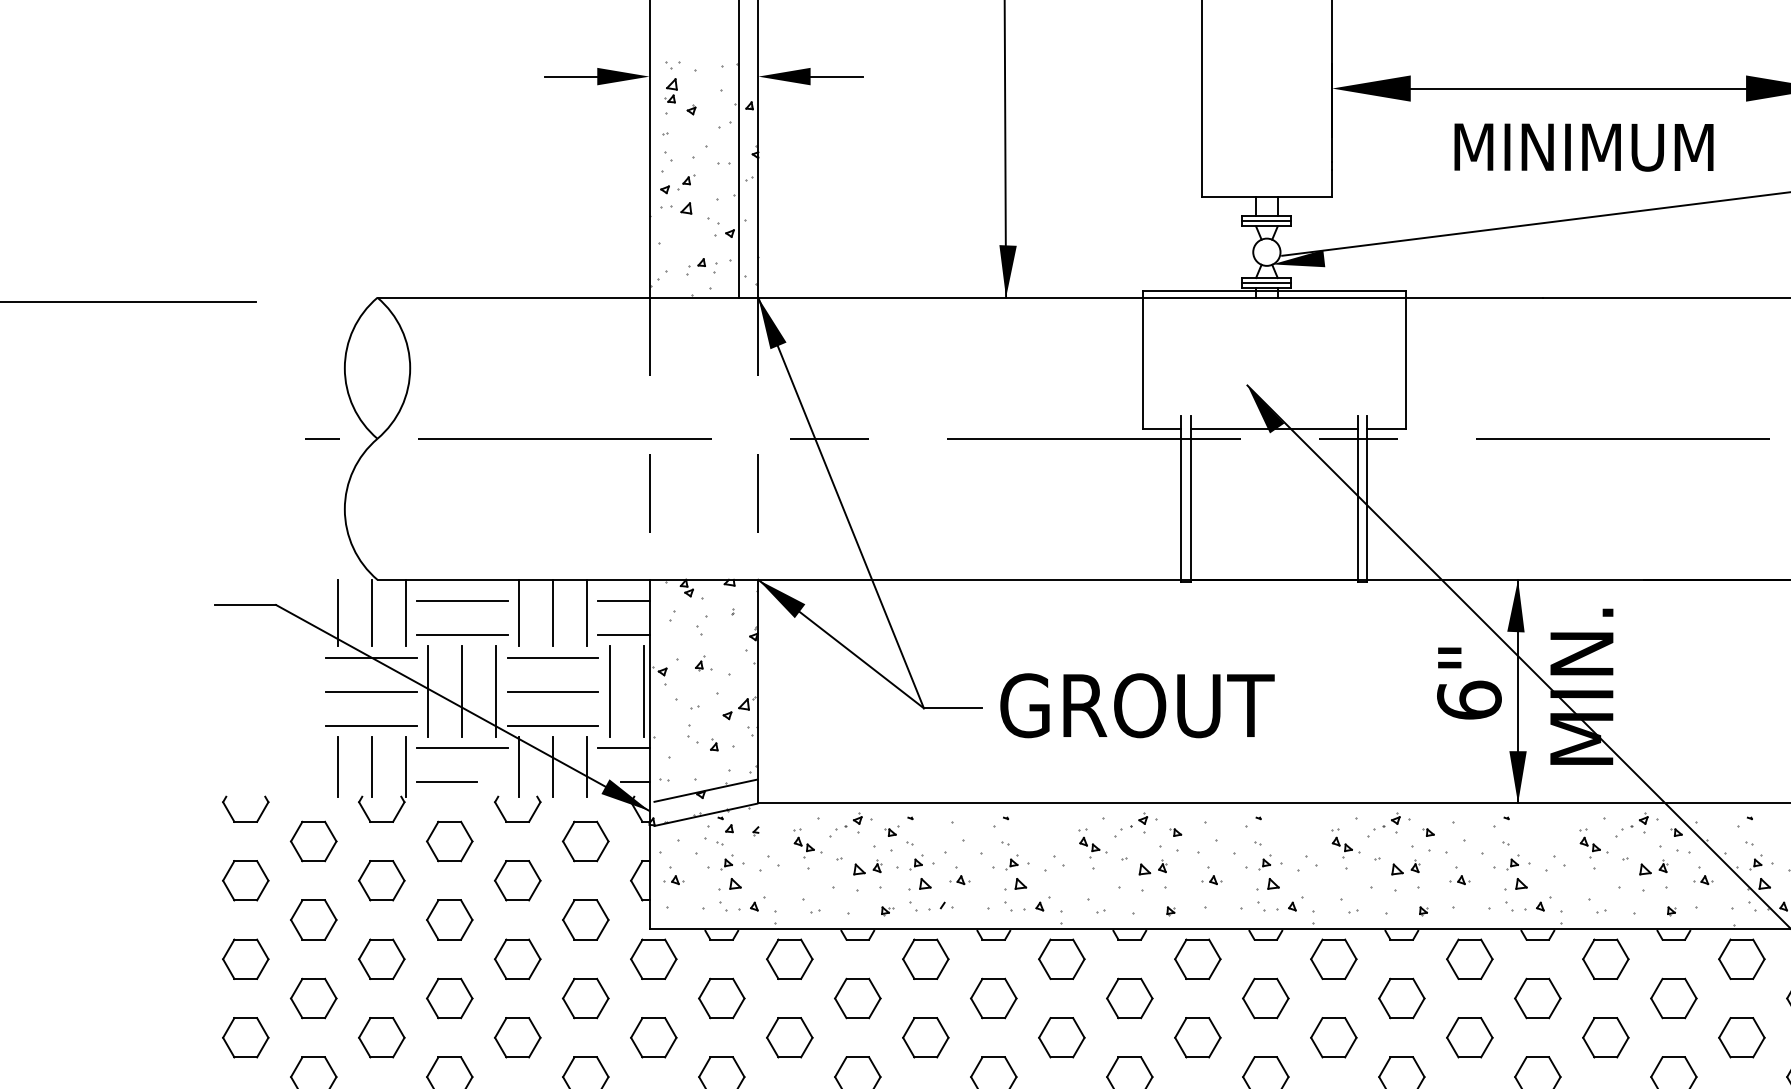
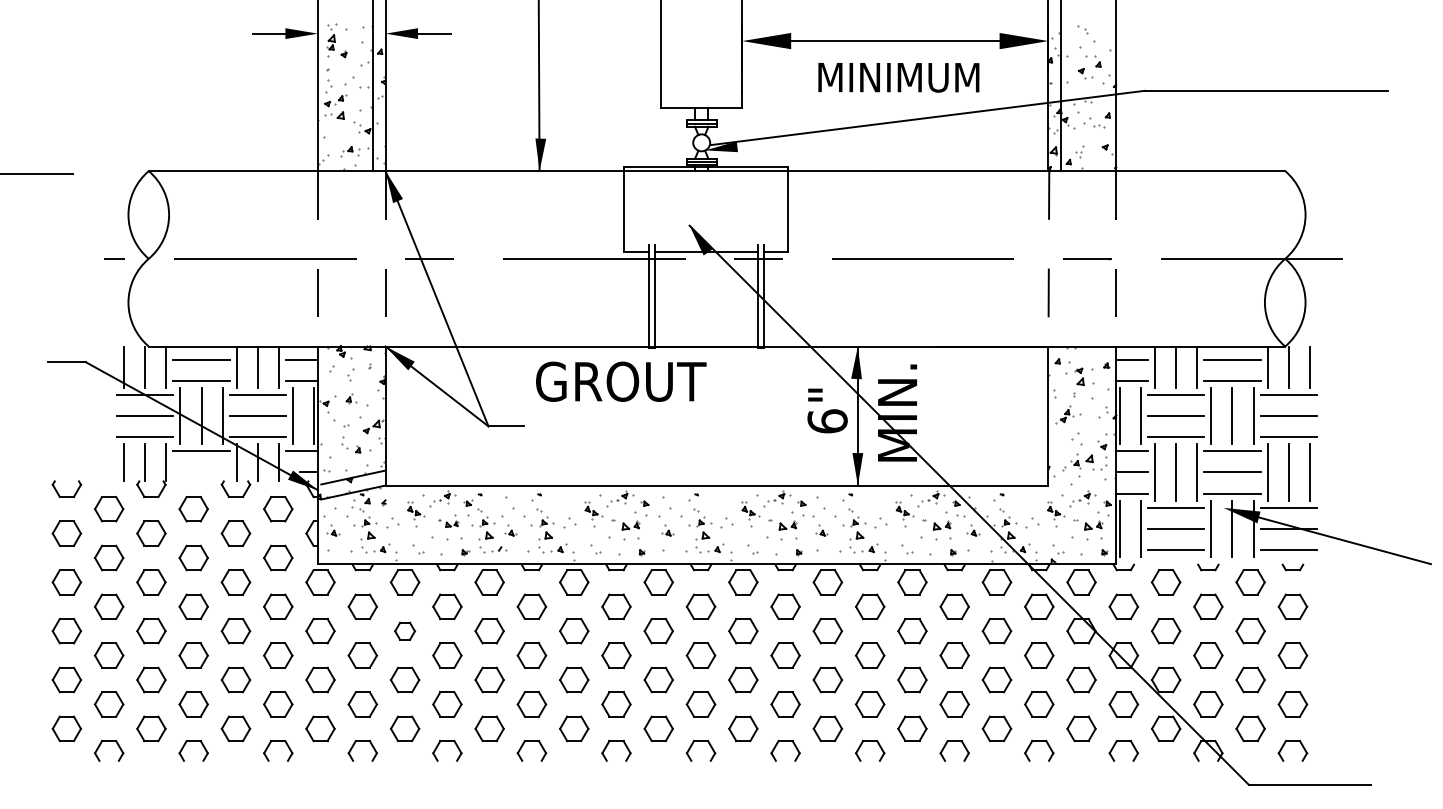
text: (1137, 705) -> (621, 381), moved
line: (446, 782) -> (191, 472), removed
part: (859, 859) -> (448, 520), size x0.7
part: (788, 1038) -> (404, 631), size x0.7

